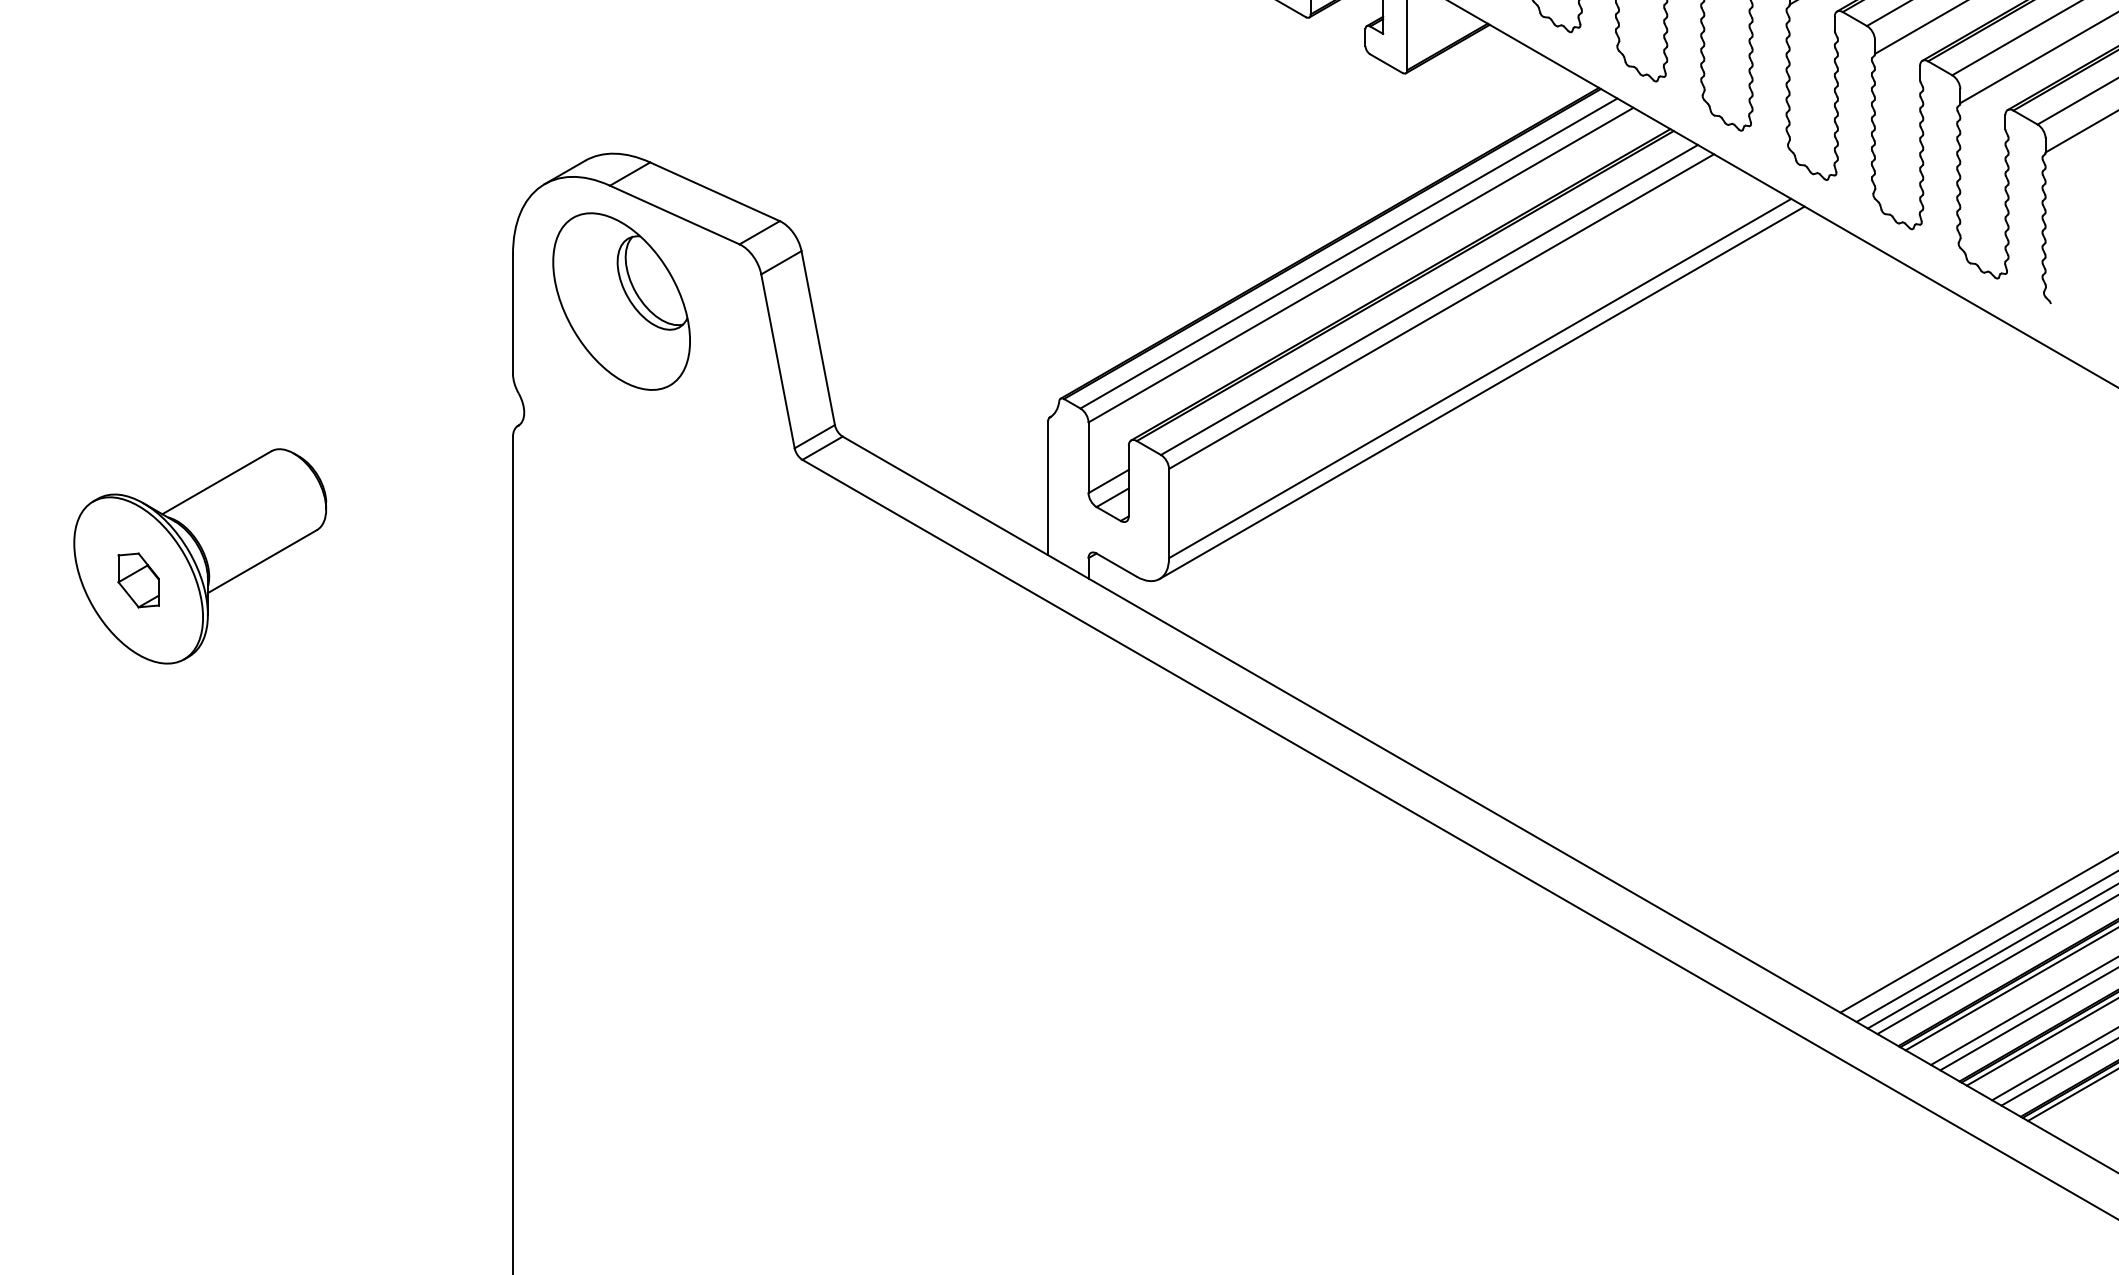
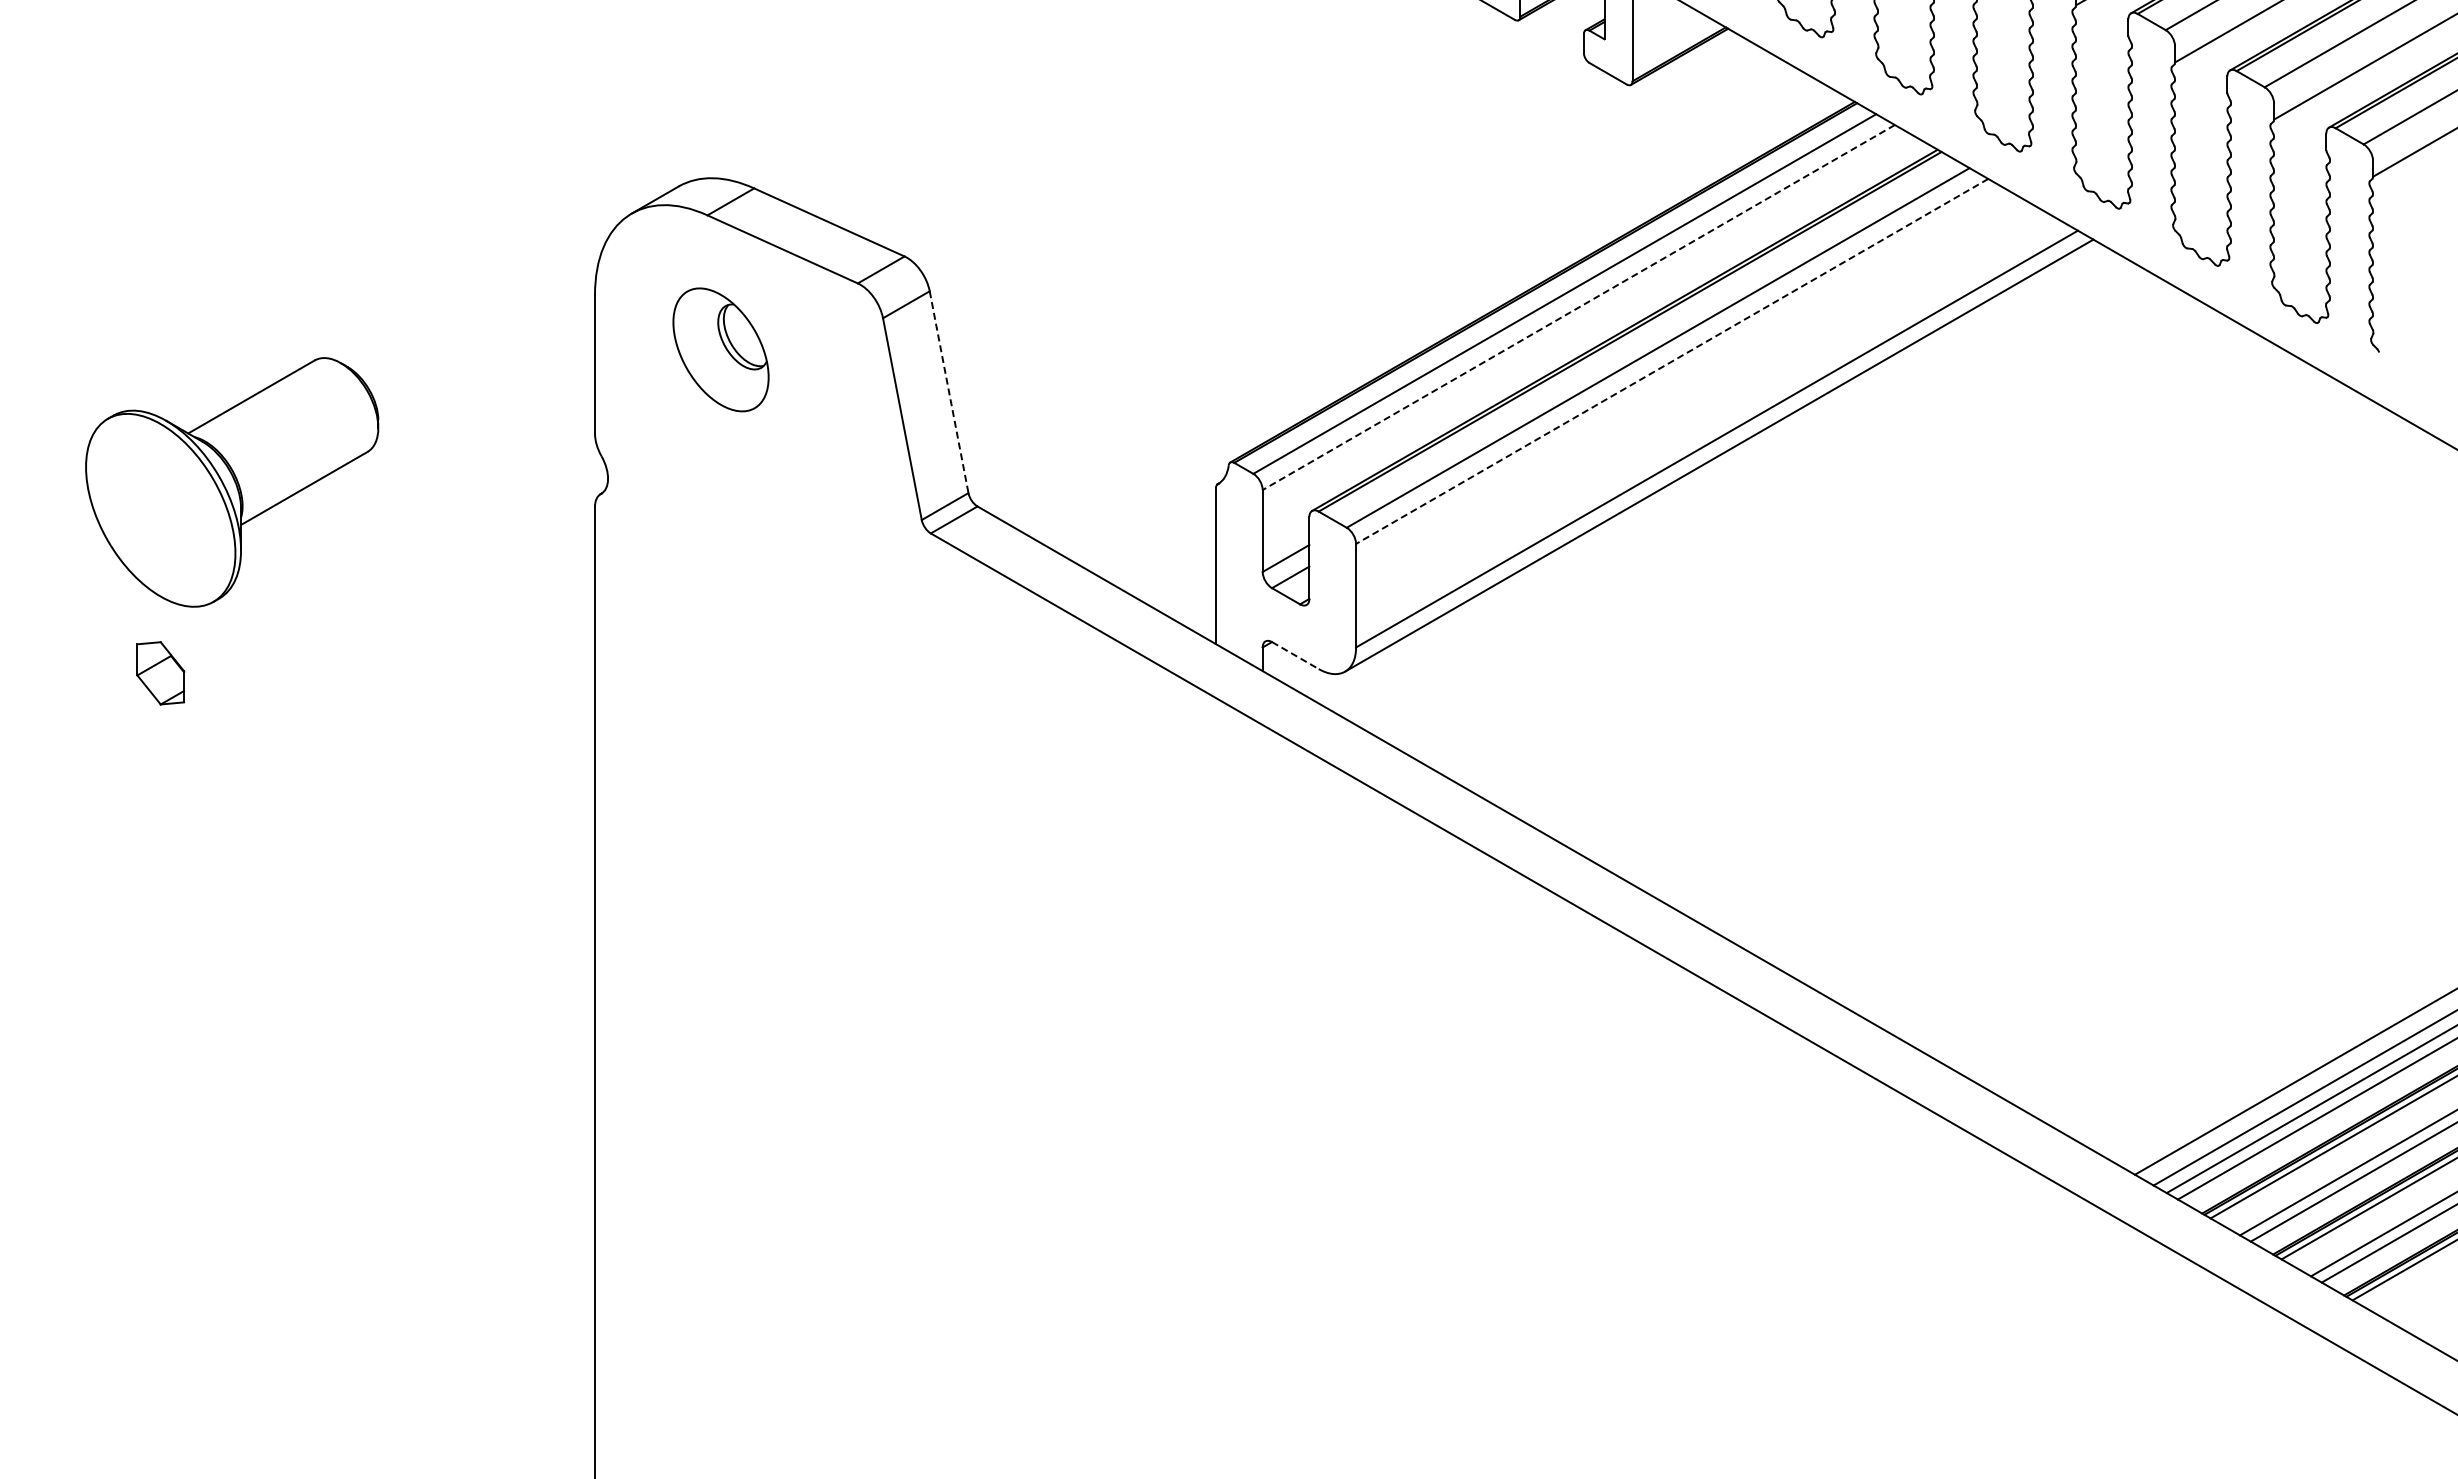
line: (1360, 265) -> (1578, 307), solid -> dashed
part: (621, 301) -> (720, 349), size x0.6
line: (1440, 311) -> (1671, 361), solid -> dashed
line: (818, 338) -> (949, 392), solid -> dashed
part: (200, 556) -> (232, 482), moved
line: (1116, 565) -> (1295, 655), solid -> dashed

